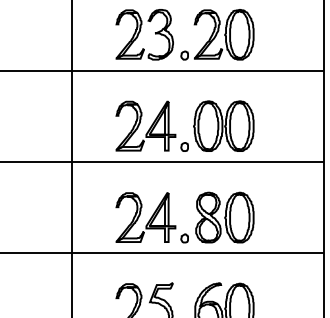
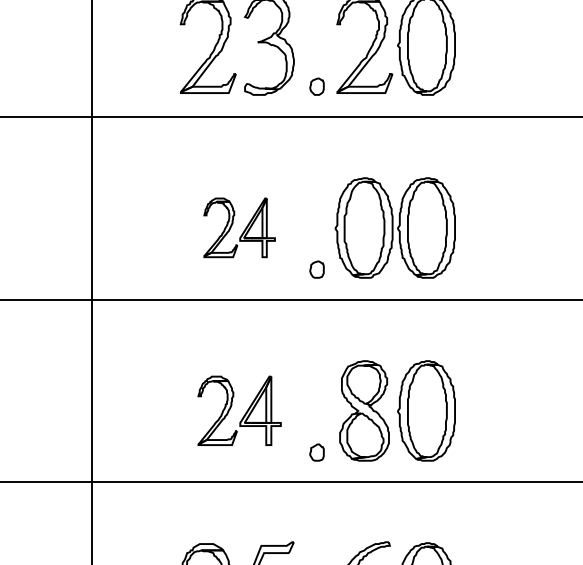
part: (145, 125) -> (238, 226), size x0.6
part: (145, 217) -> (238, 410), size x0.7

